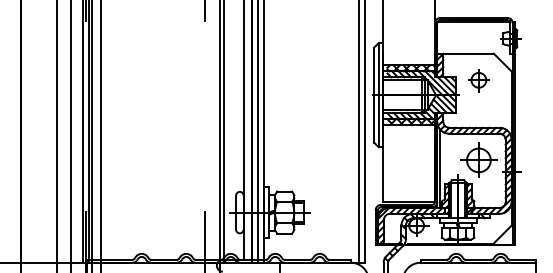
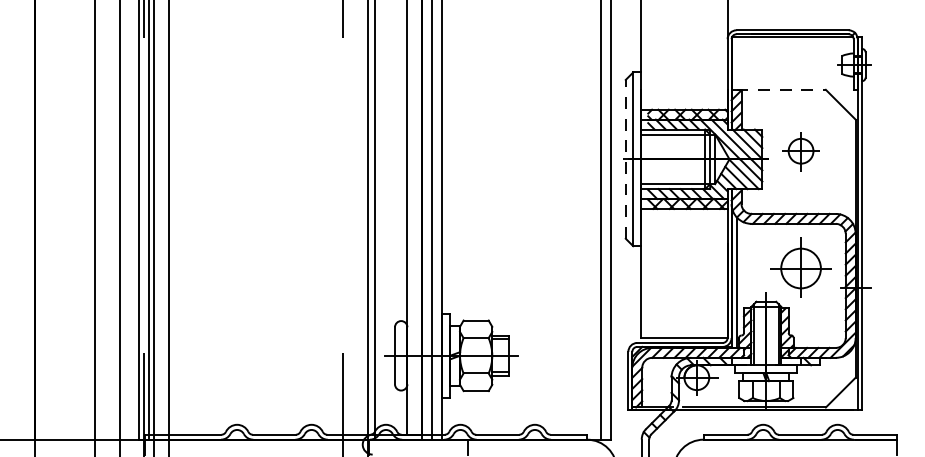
line: (467, 53) -> (781, 89), solid -> dashed
part: (478, 80) -> (800, 151), moved
line: (374, 94) -> (626, 158), solid -> dashed

